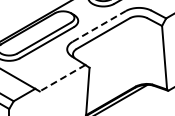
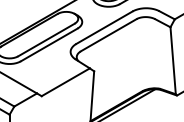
line: (99, 26) -> (104, 27), dashed -> solid
line: (62, 78) -> (65, 82), dashed -> solid

